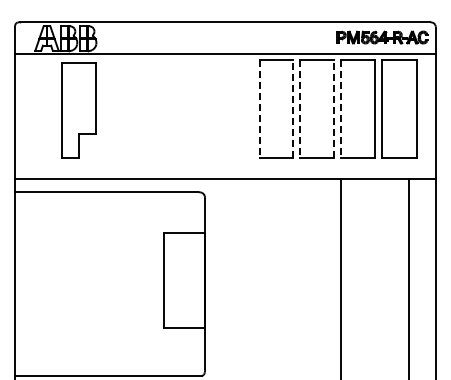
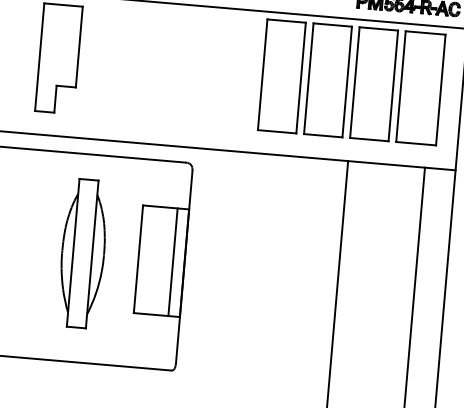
line: (259, 109) -> (262, 74), dashed -> solid
line: (293, 109) -> (301, 78), dashed -> solid
line: (300, 109) -> (308, 78), dashed -> solid
line: (334, 109) -> (347, 82), dashed -> solid
line: (341, 109) -> (355, 82), dashed -> solid
part: (115, 279) -> (83, 253), added
line: (194, 280) -> (172, 262), added

